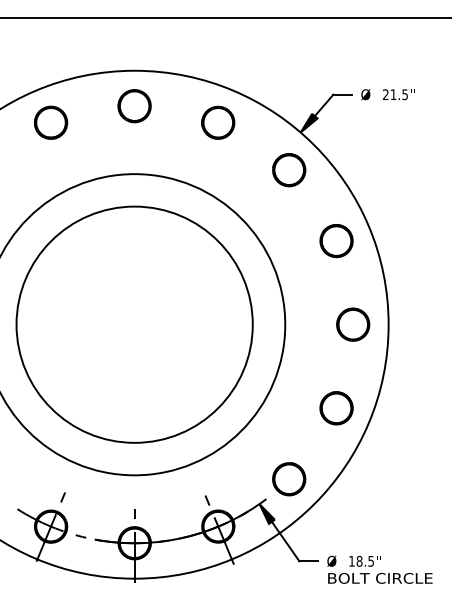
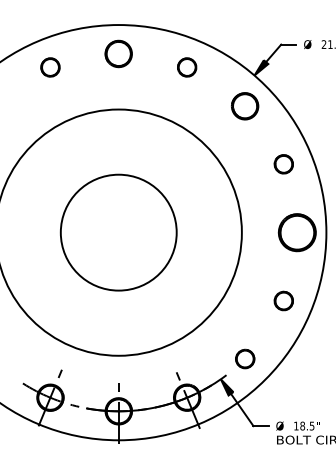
part: (51, 122) -> (50, 67), size x0.7
part: (218, 122) -> (187, 67), size x0.7
part: (336, 241) -> (283, 164), size x0.7
circle: (134, 324) -> (118, 232), size x0.6
part: (353, 324) -> (297, 232), size x1.4
part: (336, 408) -> (283, 301), size x0.7
part: (289, 479) -> (245, 359), size x0.7

